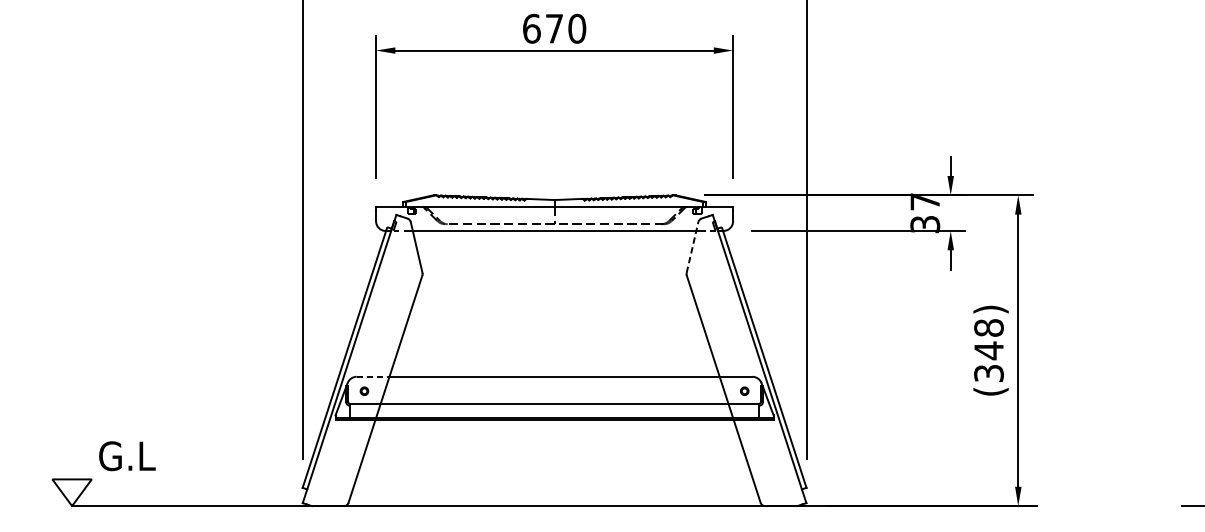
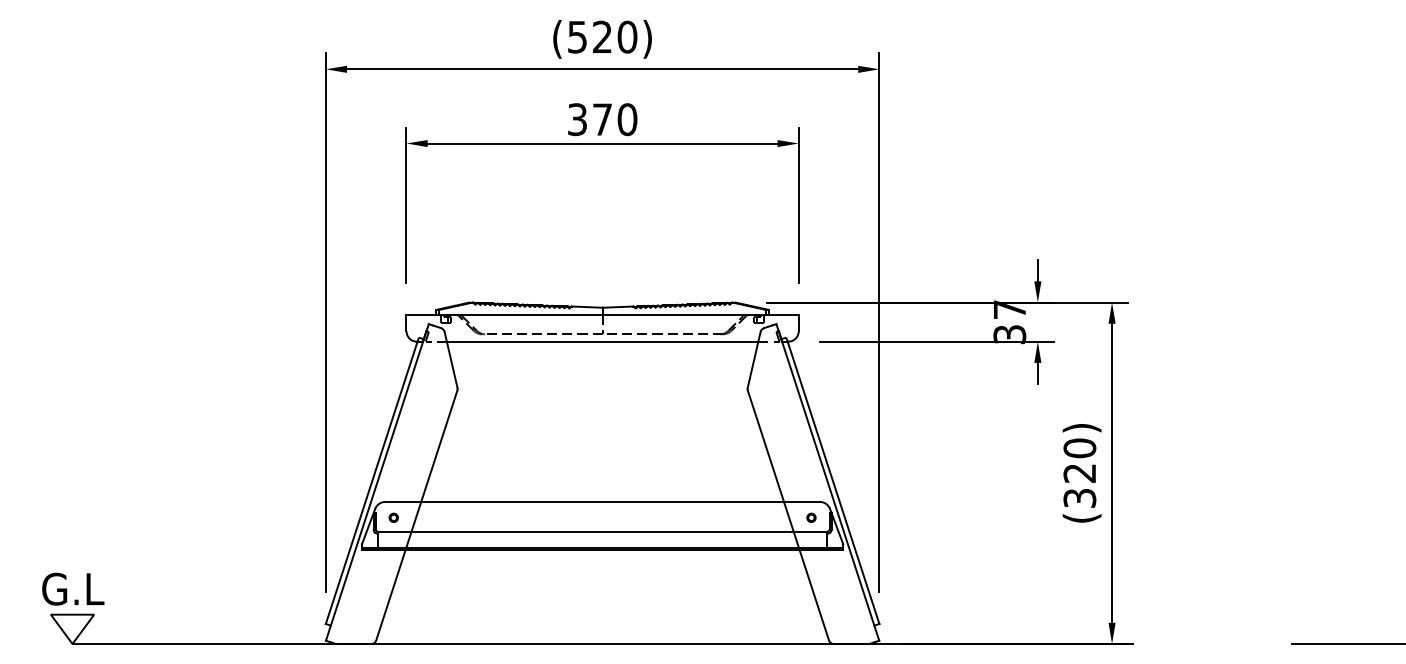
text: (531, 28) -> (577, 119), 670 -> 370
line: (692, 247) -> (754, 359), dashed -> solid
text: (988, 339) -> (1079, 460), (348) -> (320)
line: (373, 376) -> (403, 501), dashed -> solid
text: (127, 455) -> (73, 588), moved

